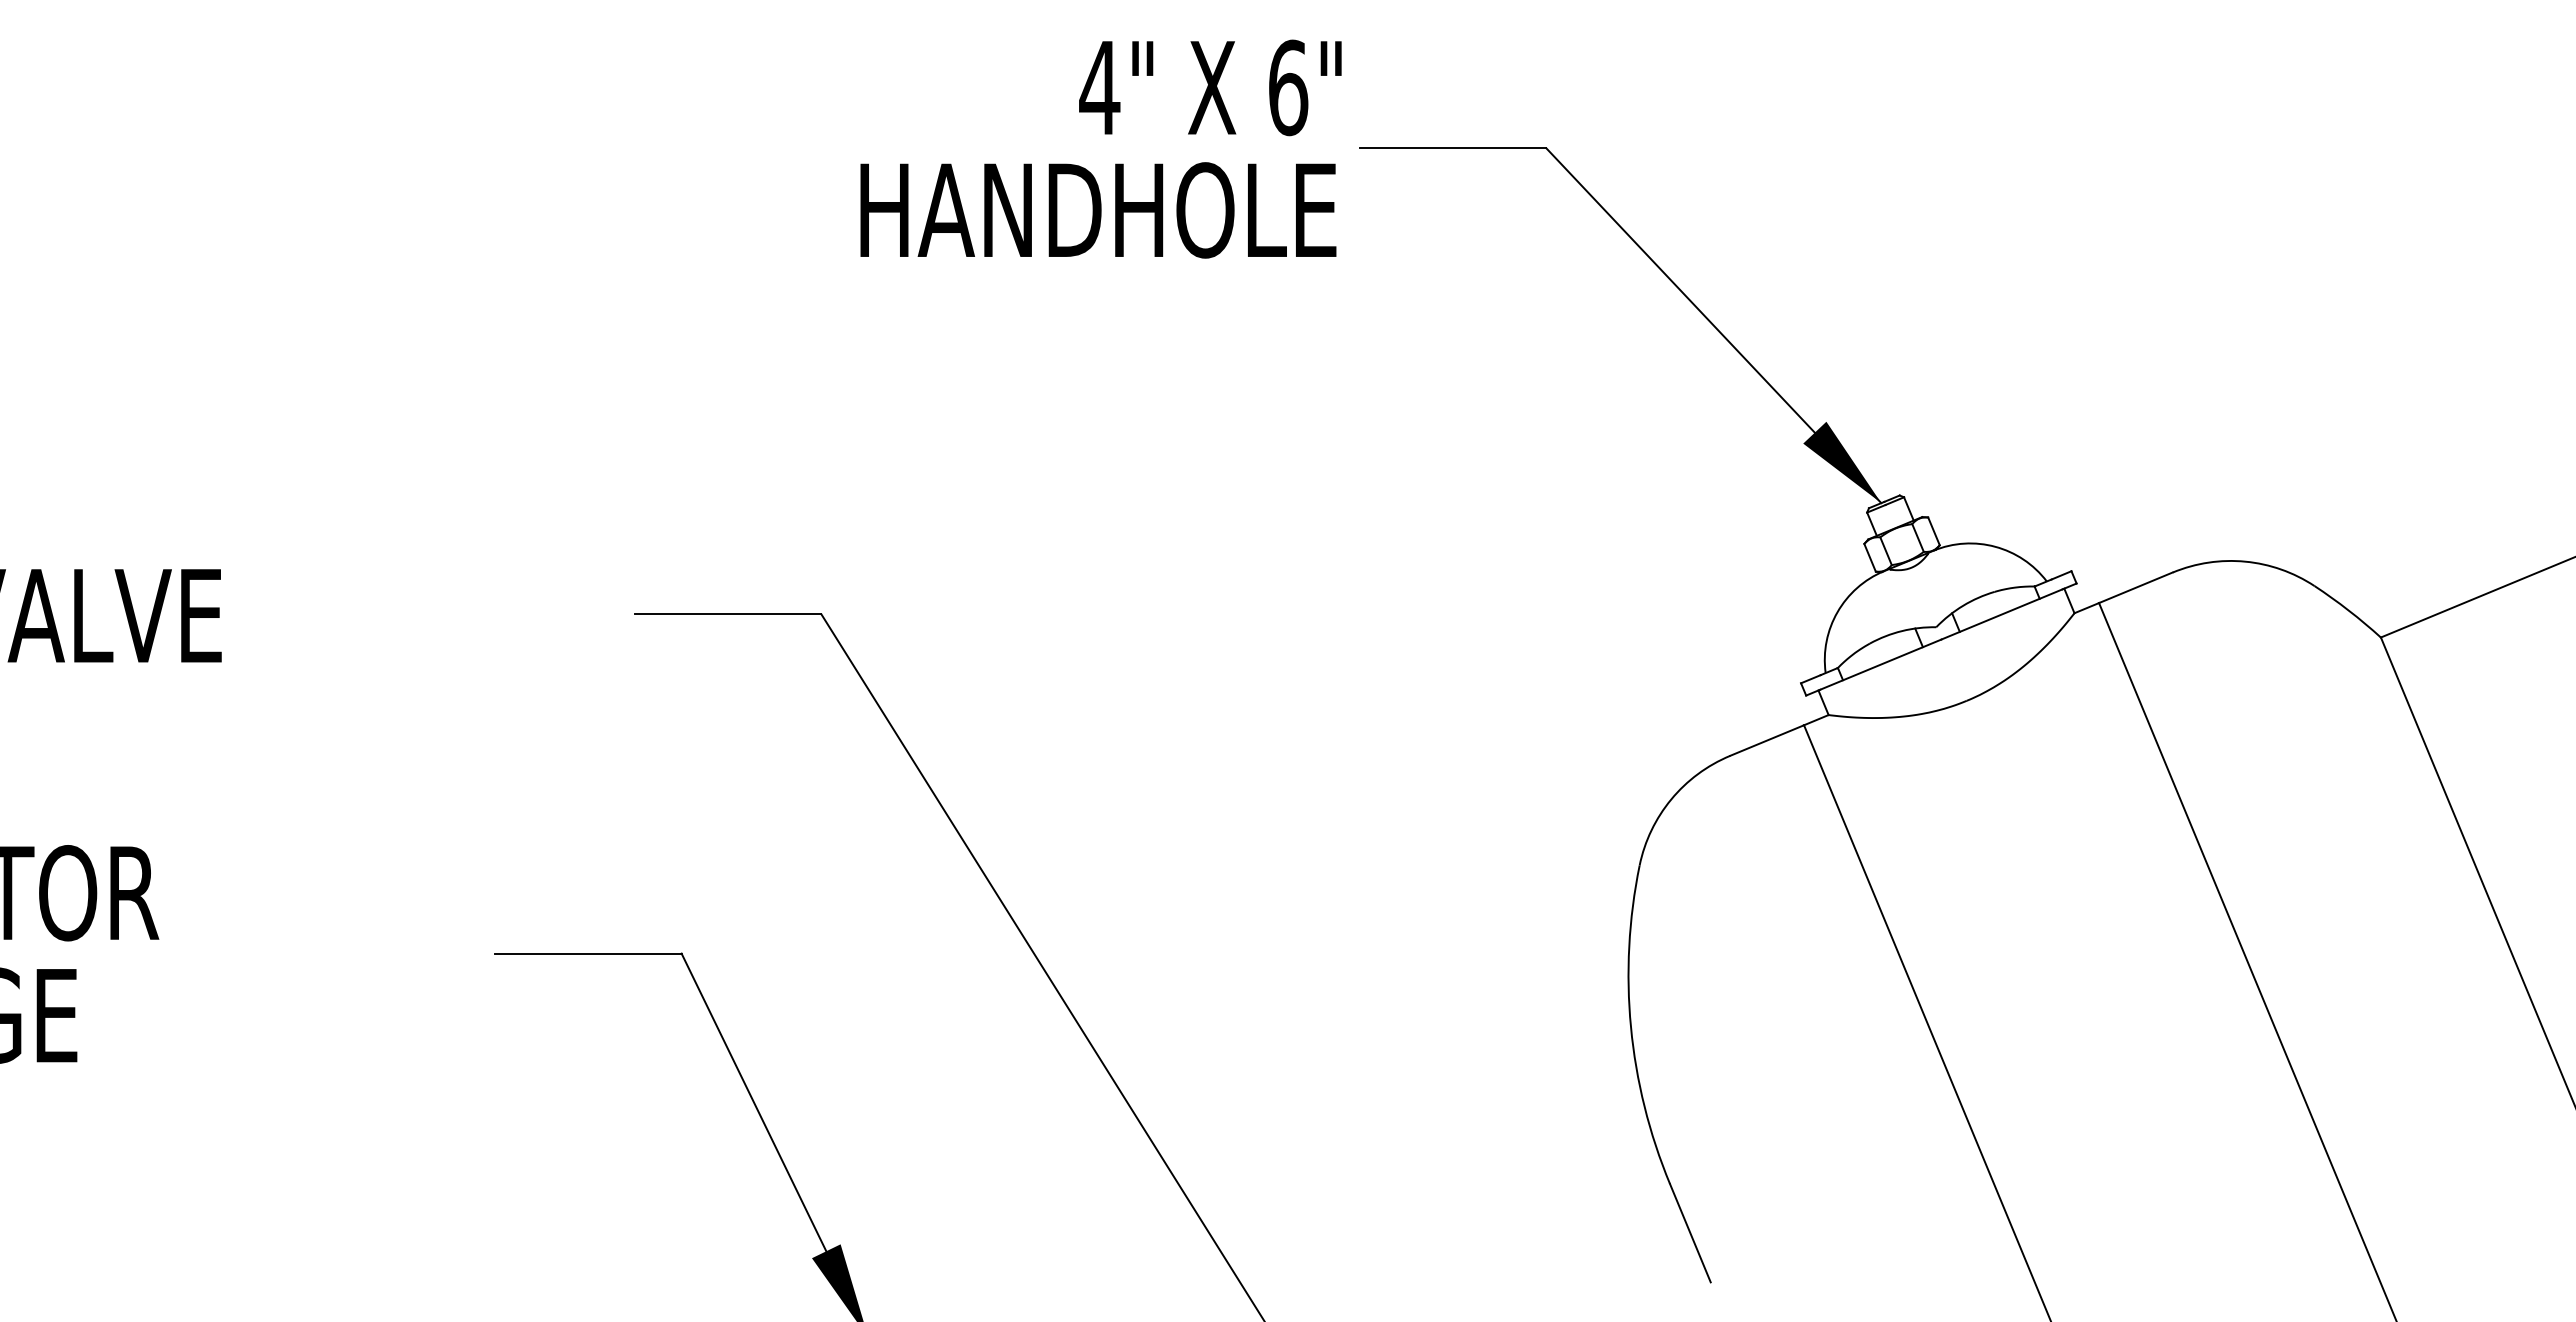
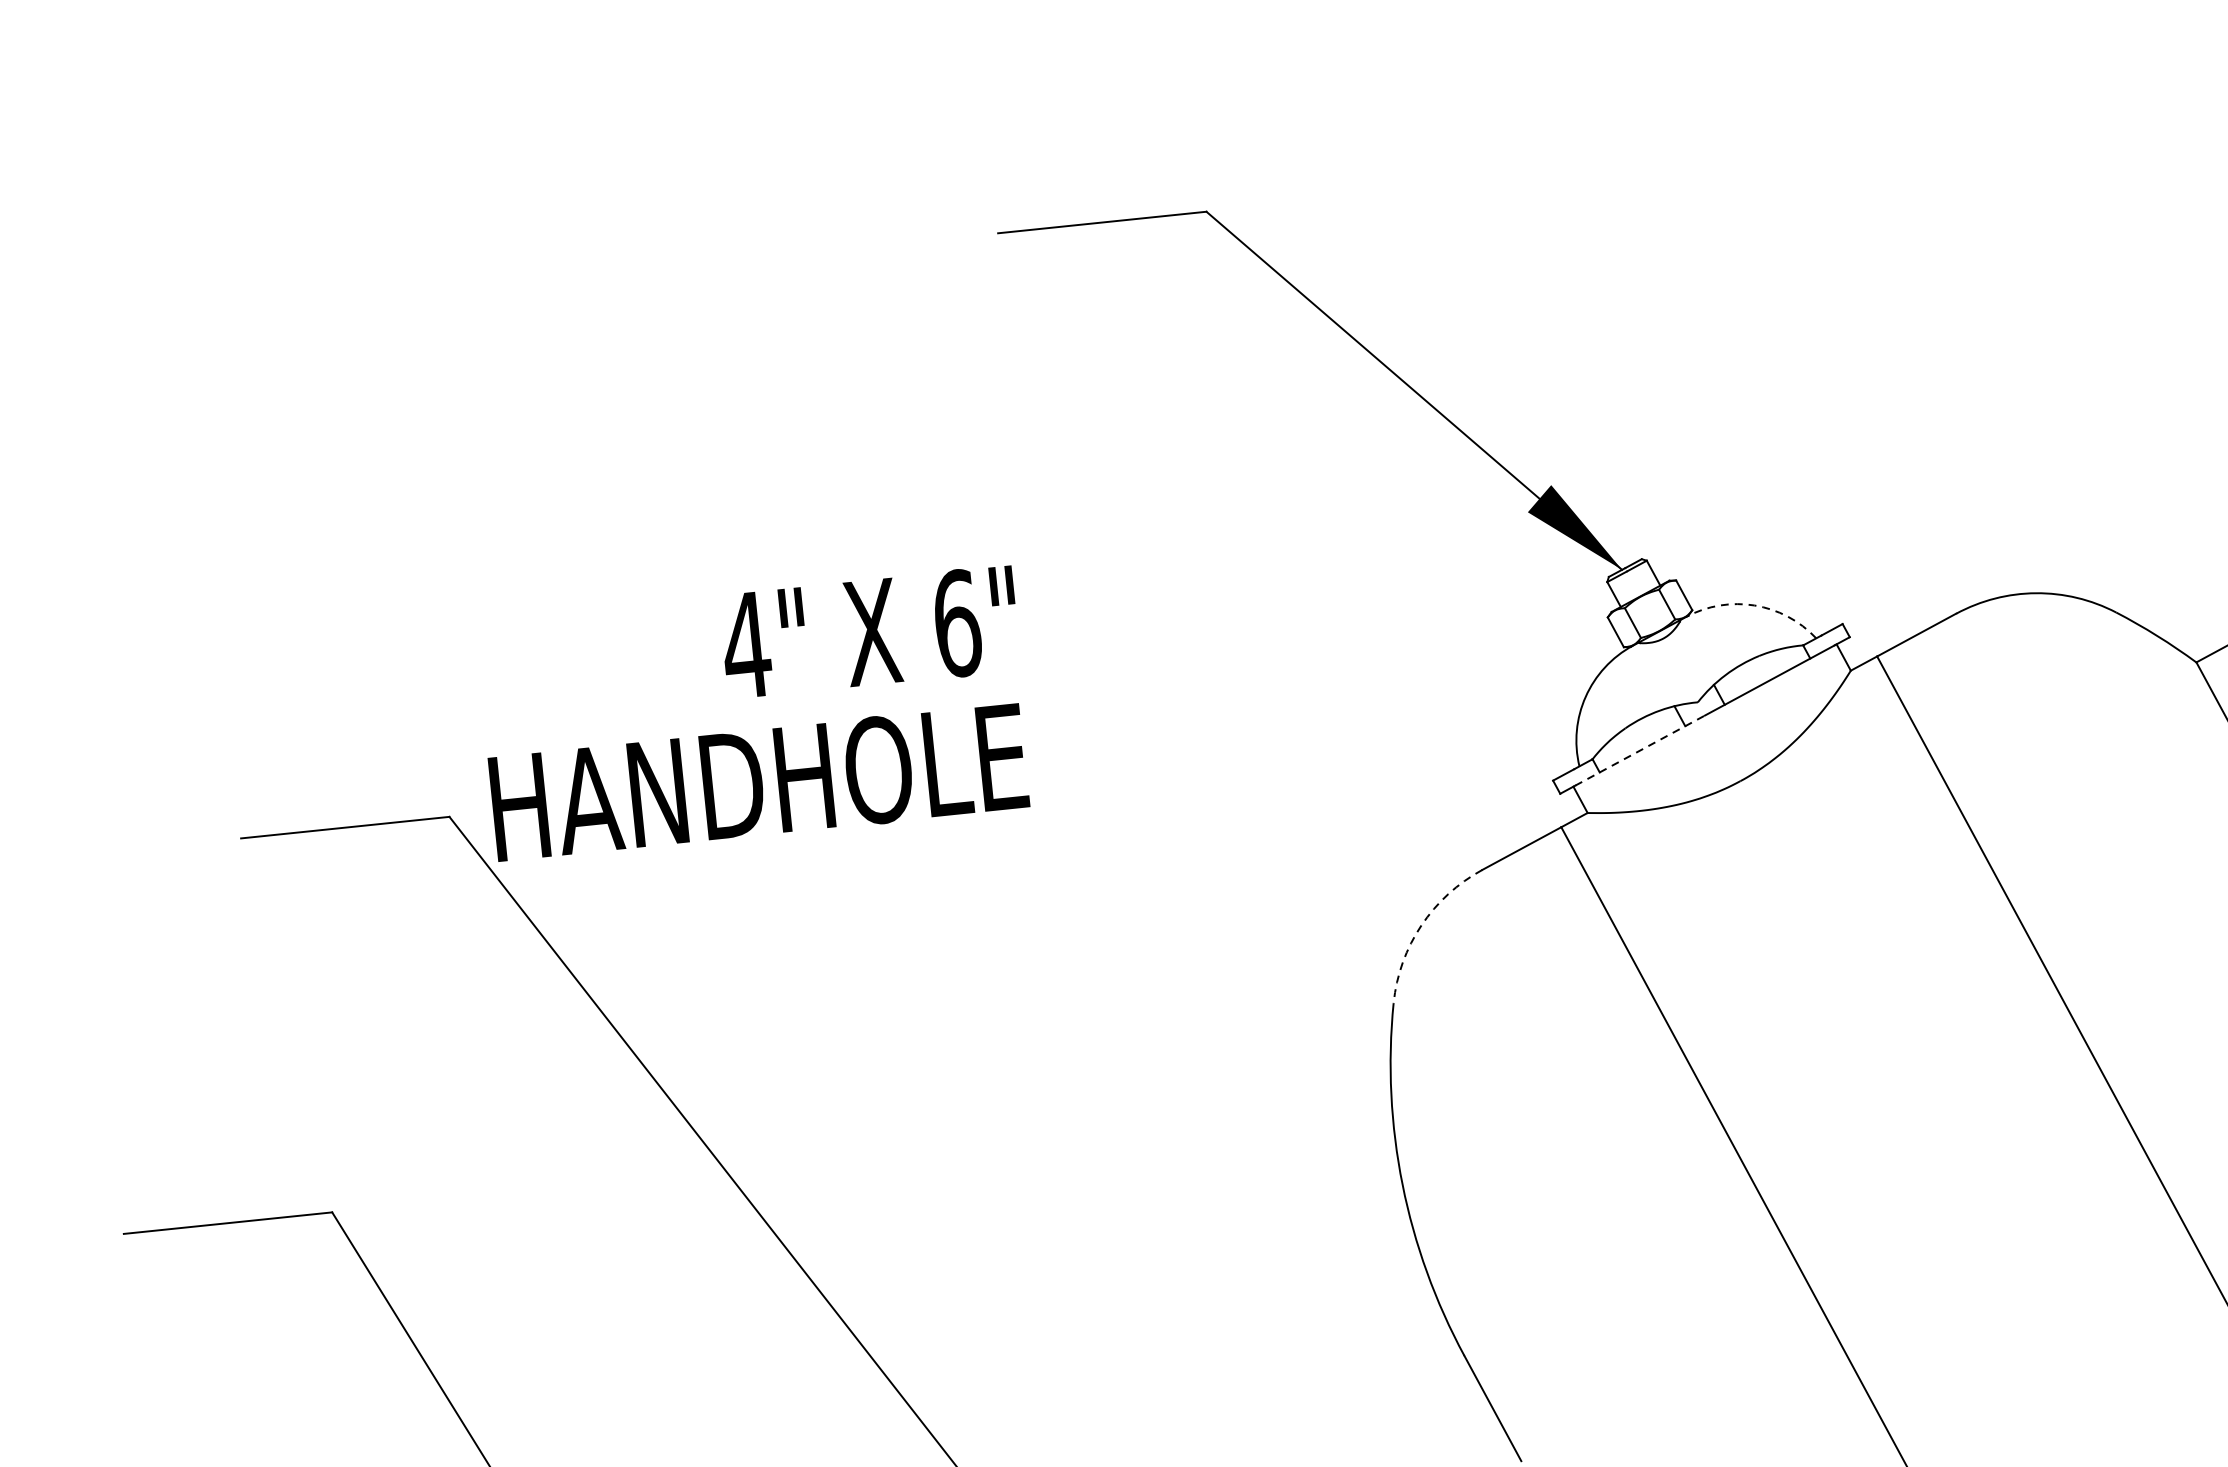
text: (1100, 148) -> (754, 713), moved
arc: (1995, 546) -> (1754, 605), solid -> dashed
line: (1880, 664) -> (1639, 750), solid -> dashed
arc: (1671, 799) -> (1421, 925), solid -> dashed

